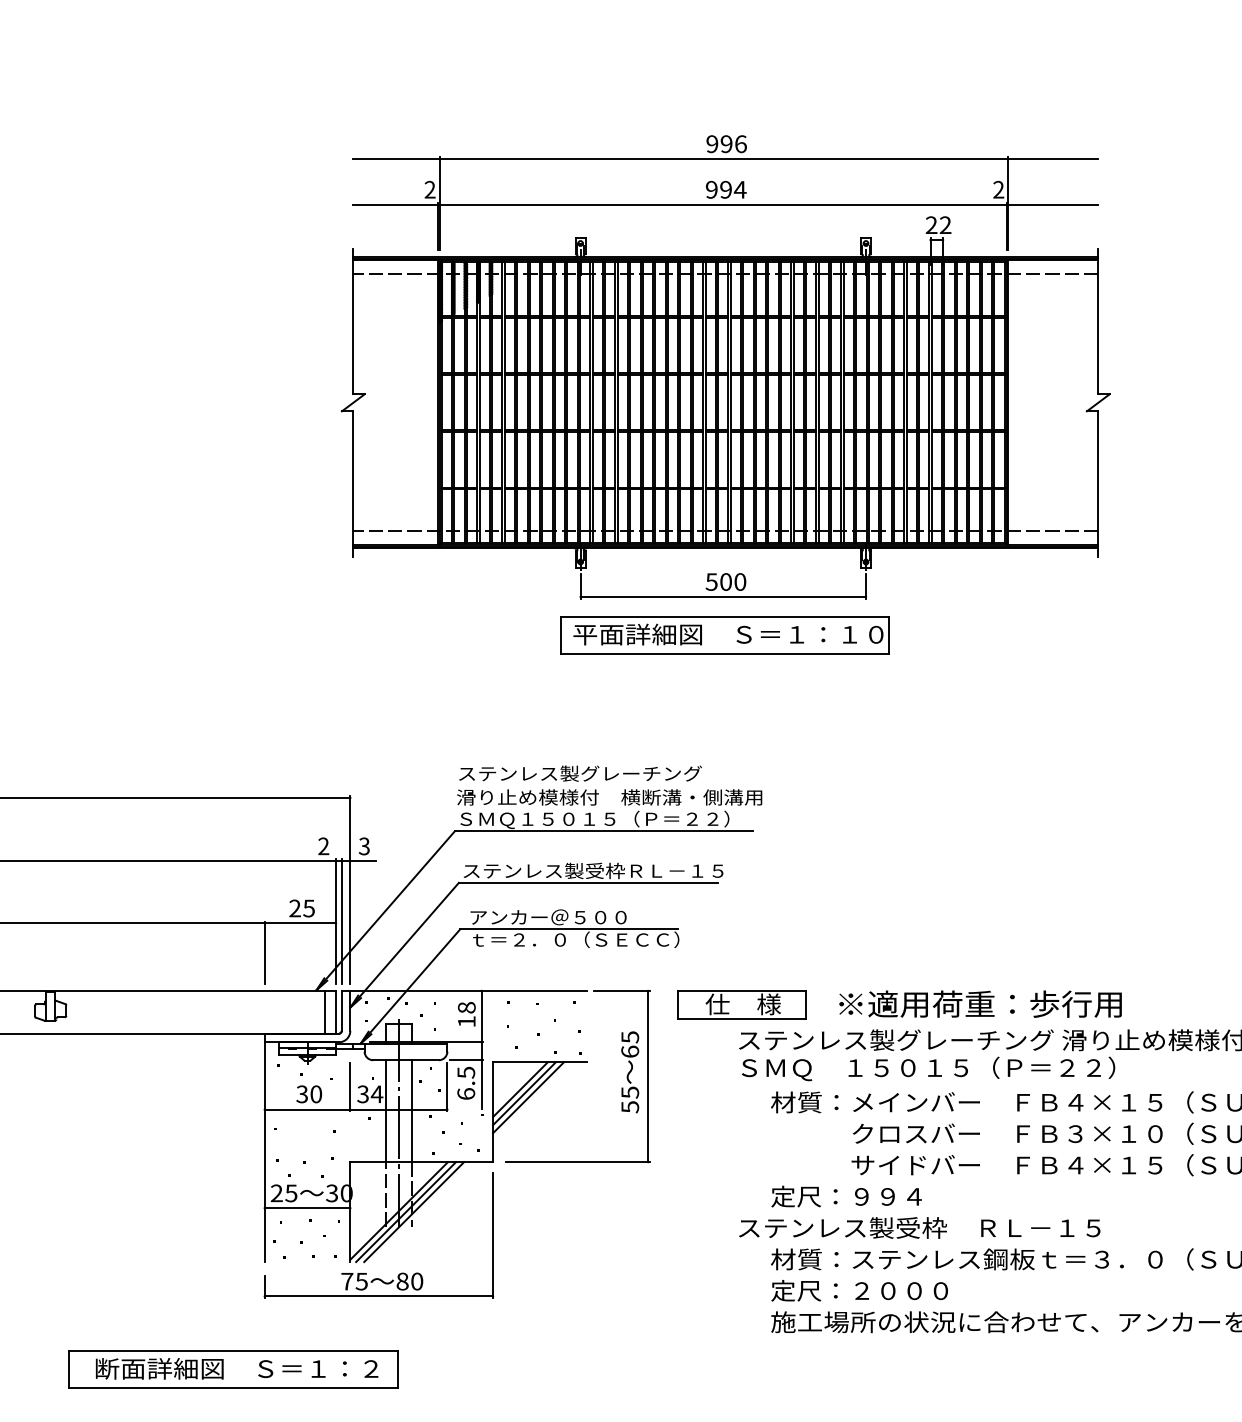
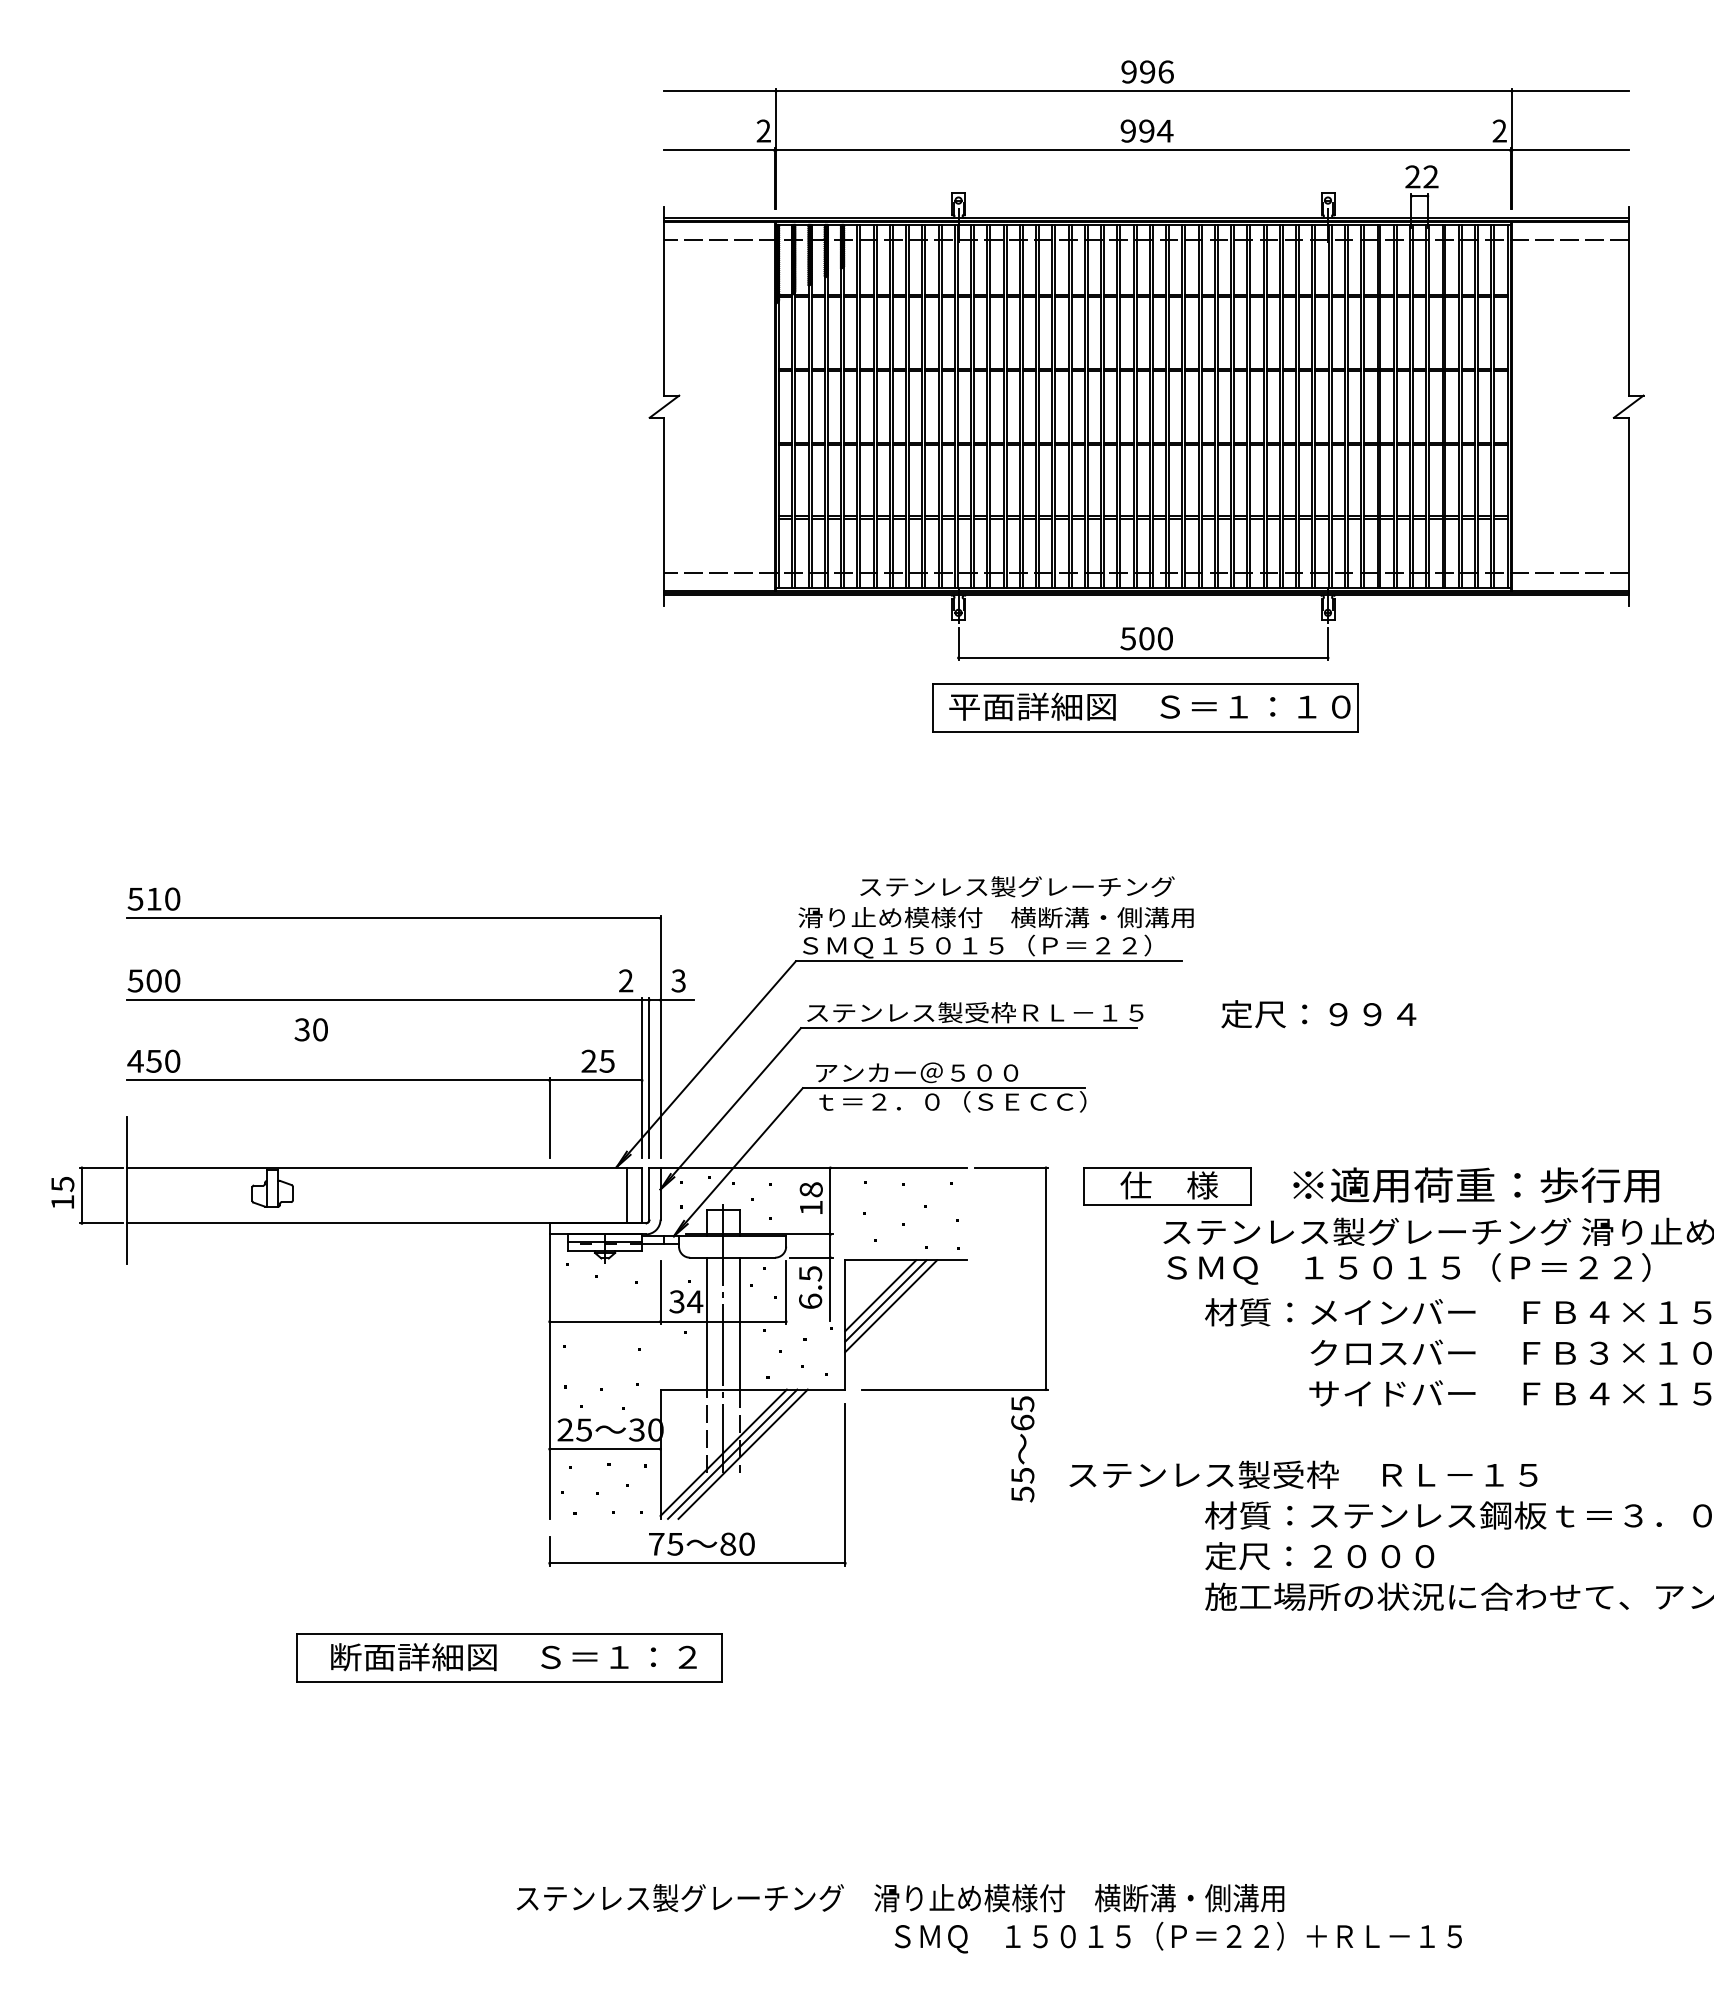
text: (580, 773) -> (1017, 886), moved
text: (630, 1072) -> (1022, 1449), moved
text: (308, 1094) -> (310, 1029), moved
text: (846, 1196) -> (1318, 1014), moved
text: (919, 1227) -> (1303, 1474), moved

